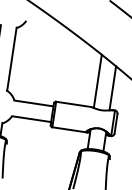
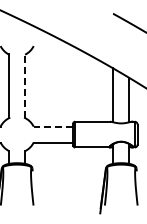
line: (12, 59) -> (25, 86), solid -> dashed
line: (34, 103) -> (53, 126), solid -> dashed

